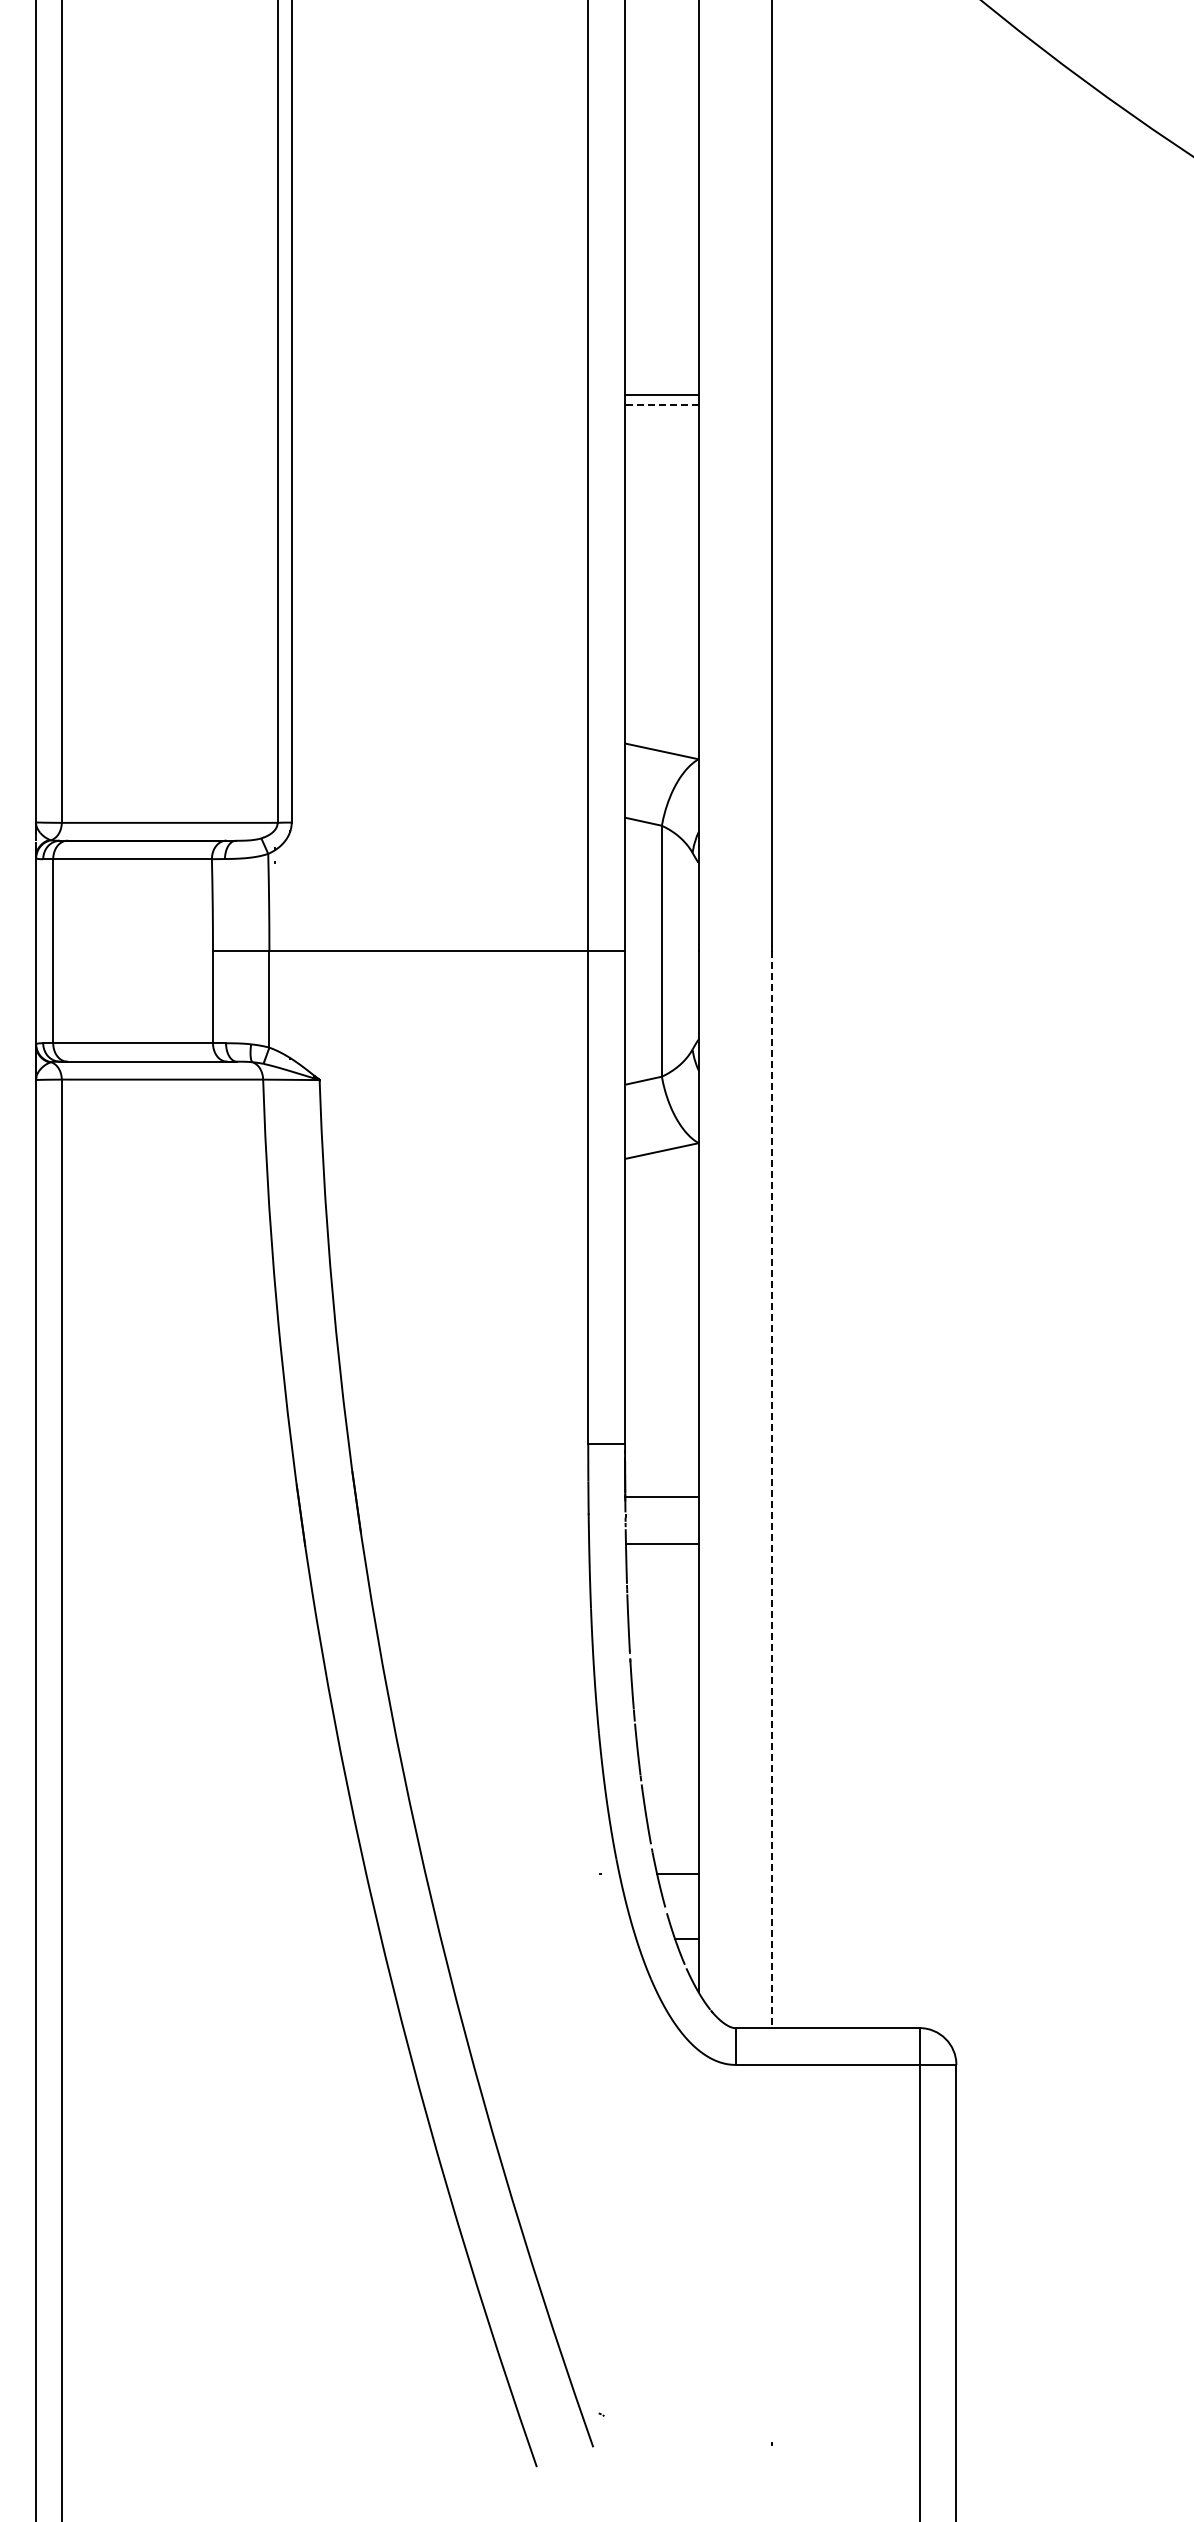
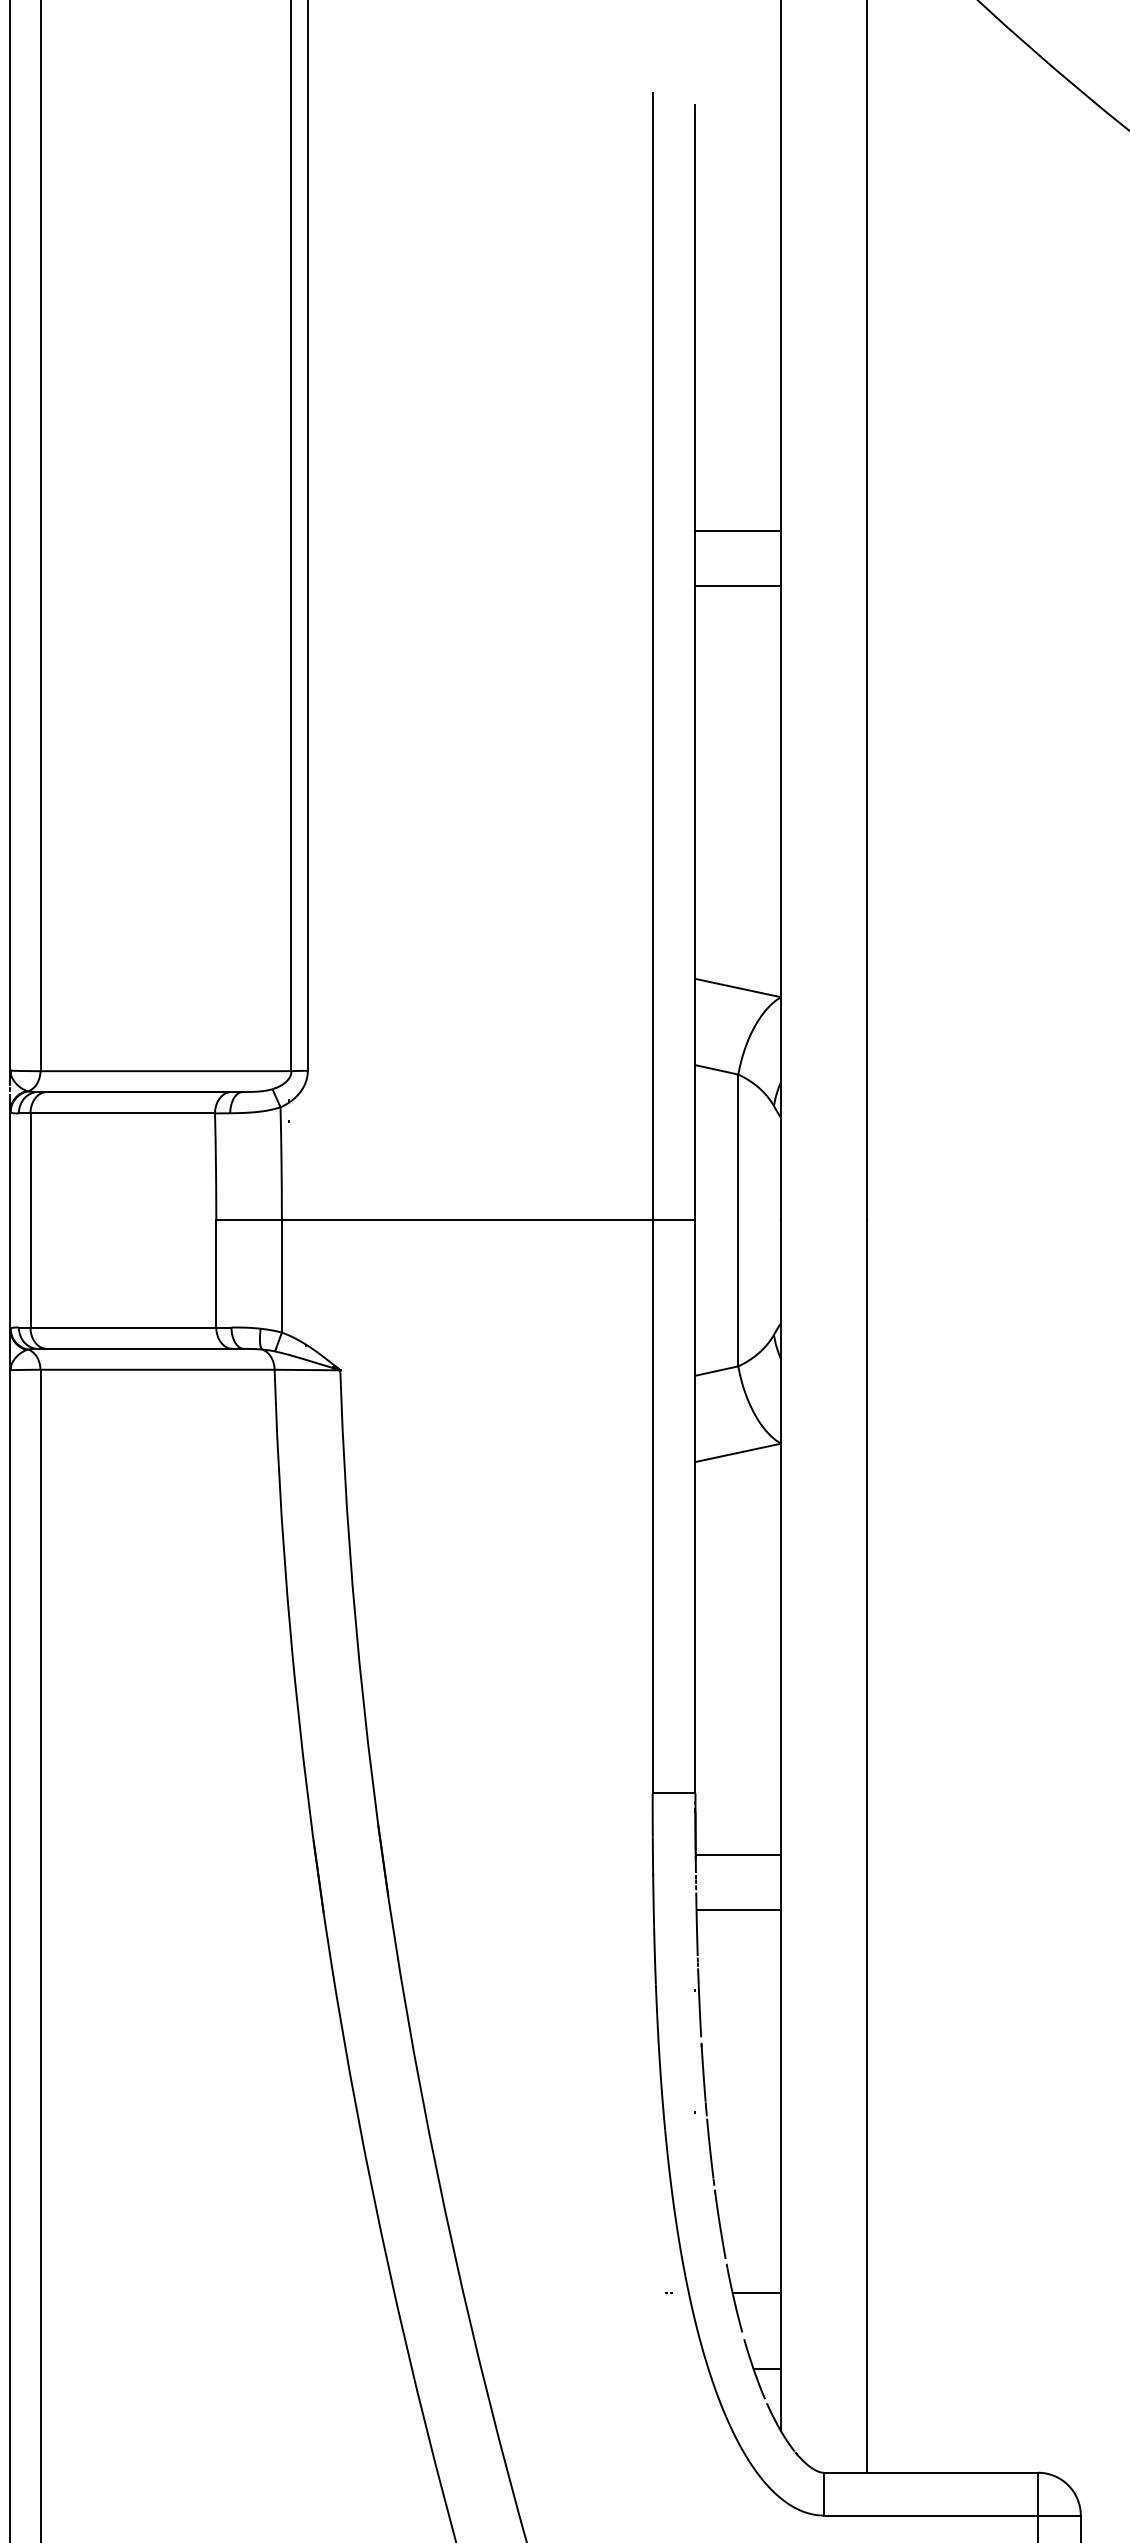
line: (661, 395) -> (737, 531), moved
line: (661, 405) -> (737, 585), dashed -> solid
line: (772, 1490) -> (866, 1847), dashed -> solid

